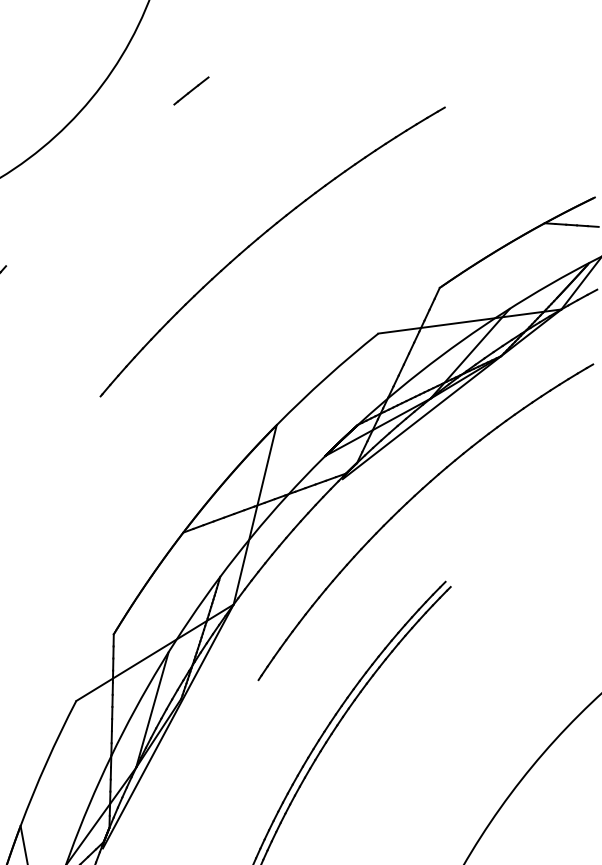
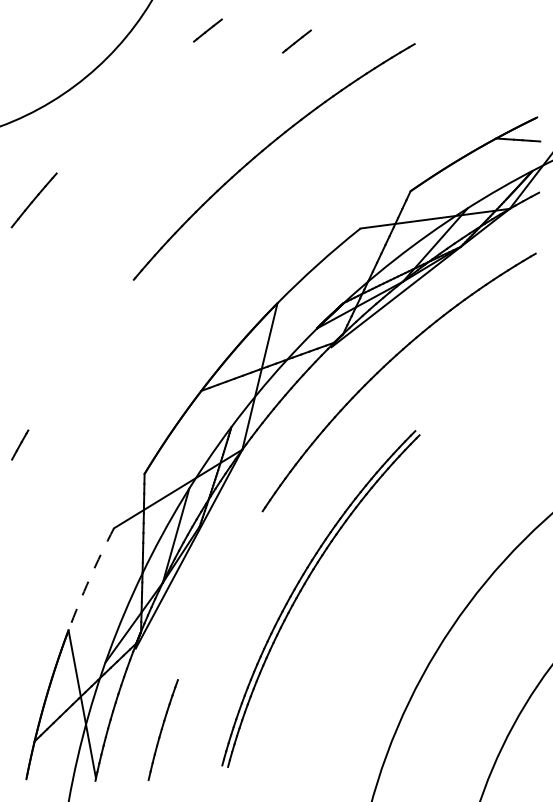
line: (299, 104) -> (296, 41), added
arc: (46, 762) -> (89, 578), solid -> dashed

